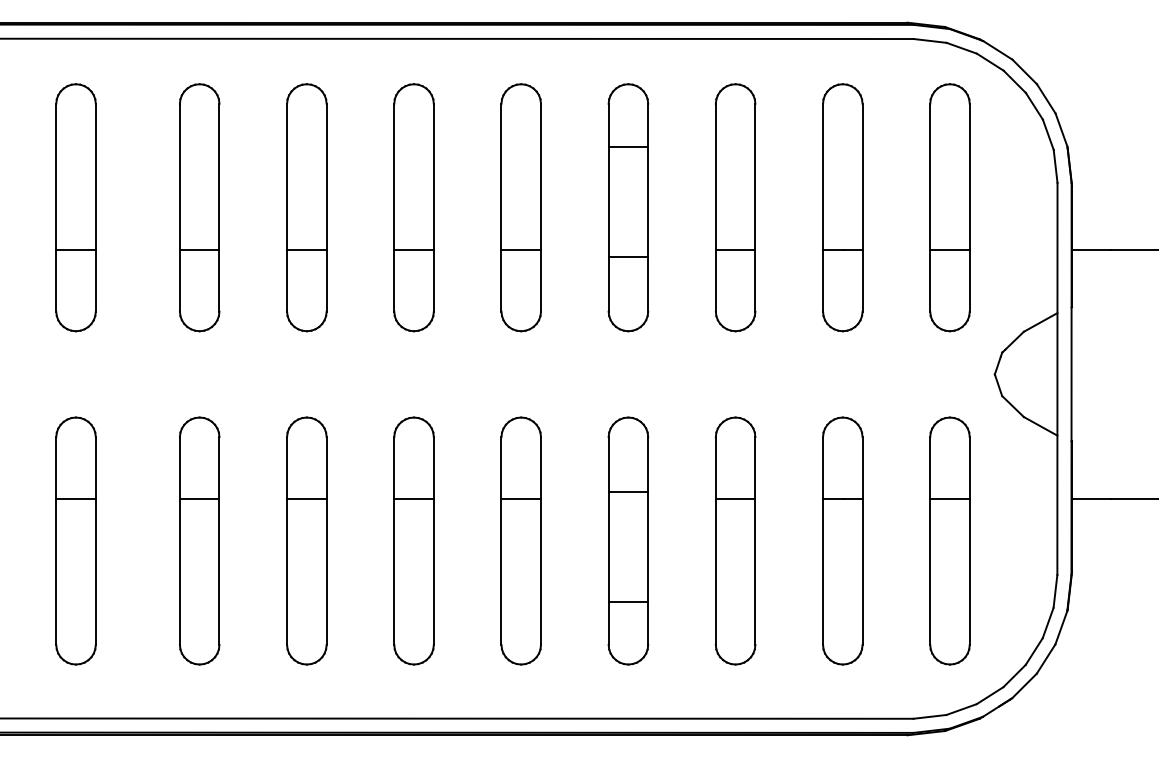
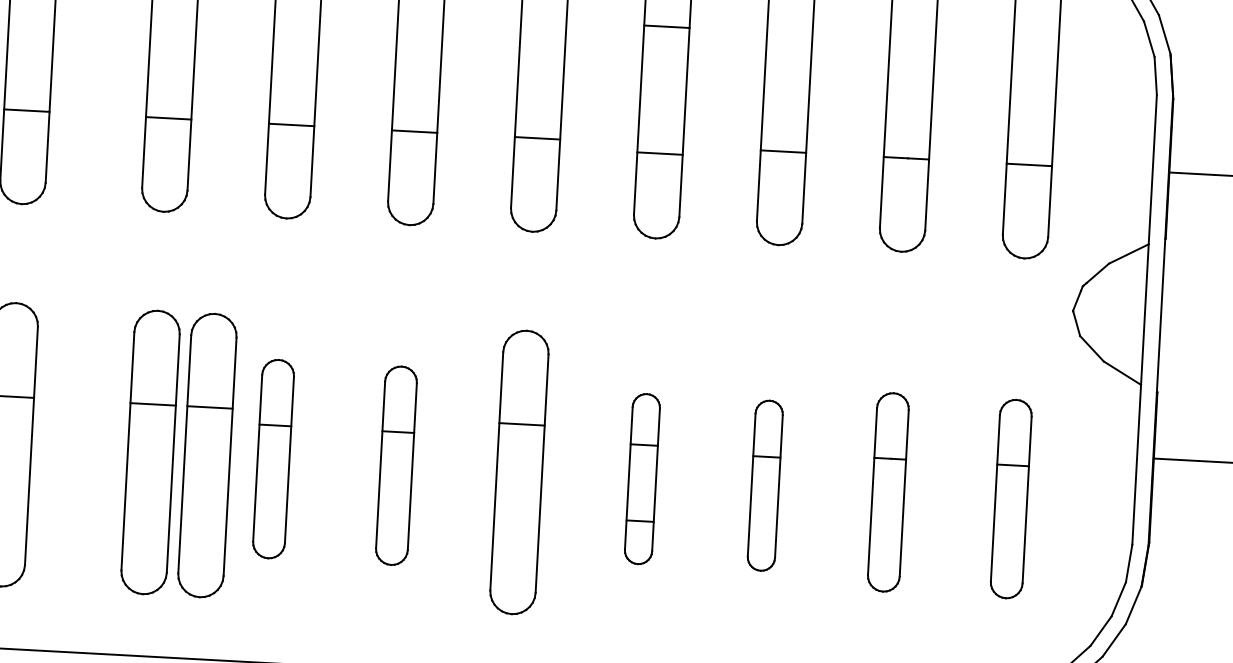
part: (248, 540) -> (206, 454), added
part: (306, 540) -> (273, 458), size x0.7
part: (413, 540) -> (395, 465), size x0.7
part: (628, 540) -> (642, 478), size x0.6
part: (735, 540) -> (765, 485), size x0.6
part: (842, 540) -> (888, 491), size x0.7
part: (949, 540) -> (1010, 498), size x0.7

